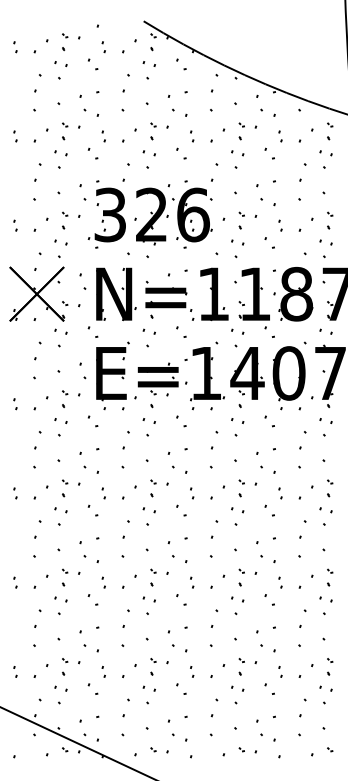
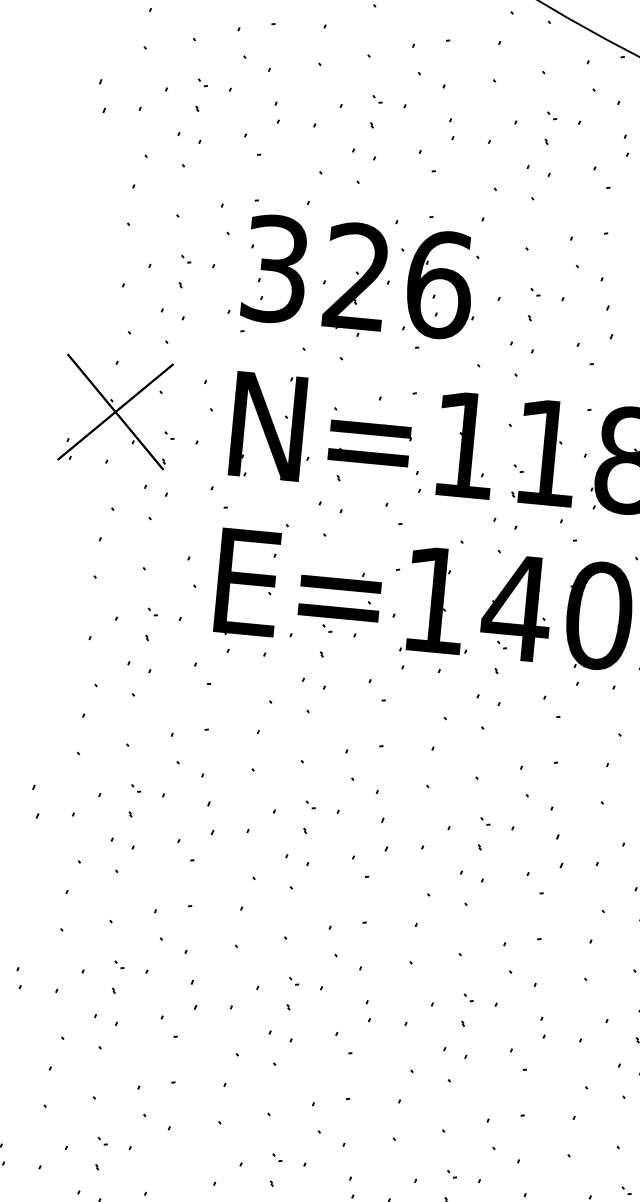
part: (15, 136) -> (102, 96), size x1.6
part: (15, 225) -> (85, 272), removed
part: (280, 225) -> (609, 321), size x1.6
part: (15, 404) -> (52, 626), removed
part: (15, 493) -> (35, 801), size x1.6
part: (103, 493) -> (209, 818), size x1.6
part: (192, 493) -> (385, 834), size x1.6
part: (280, 493) -> (559, 851), size x1.6
part: (103, 582) -> (193, 994), size x1.4
part: (103, 671) -> (176, 1170), removed

